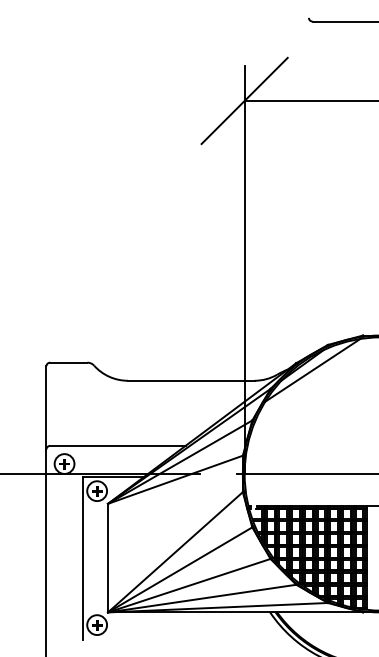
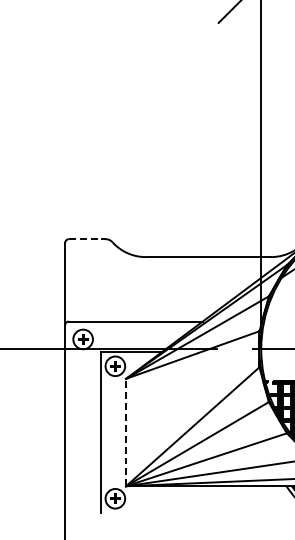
line: (68, 362) -> (87, 239), solid -> dashed
line: (108, 557) -> (126, 431), solid -> dashed

